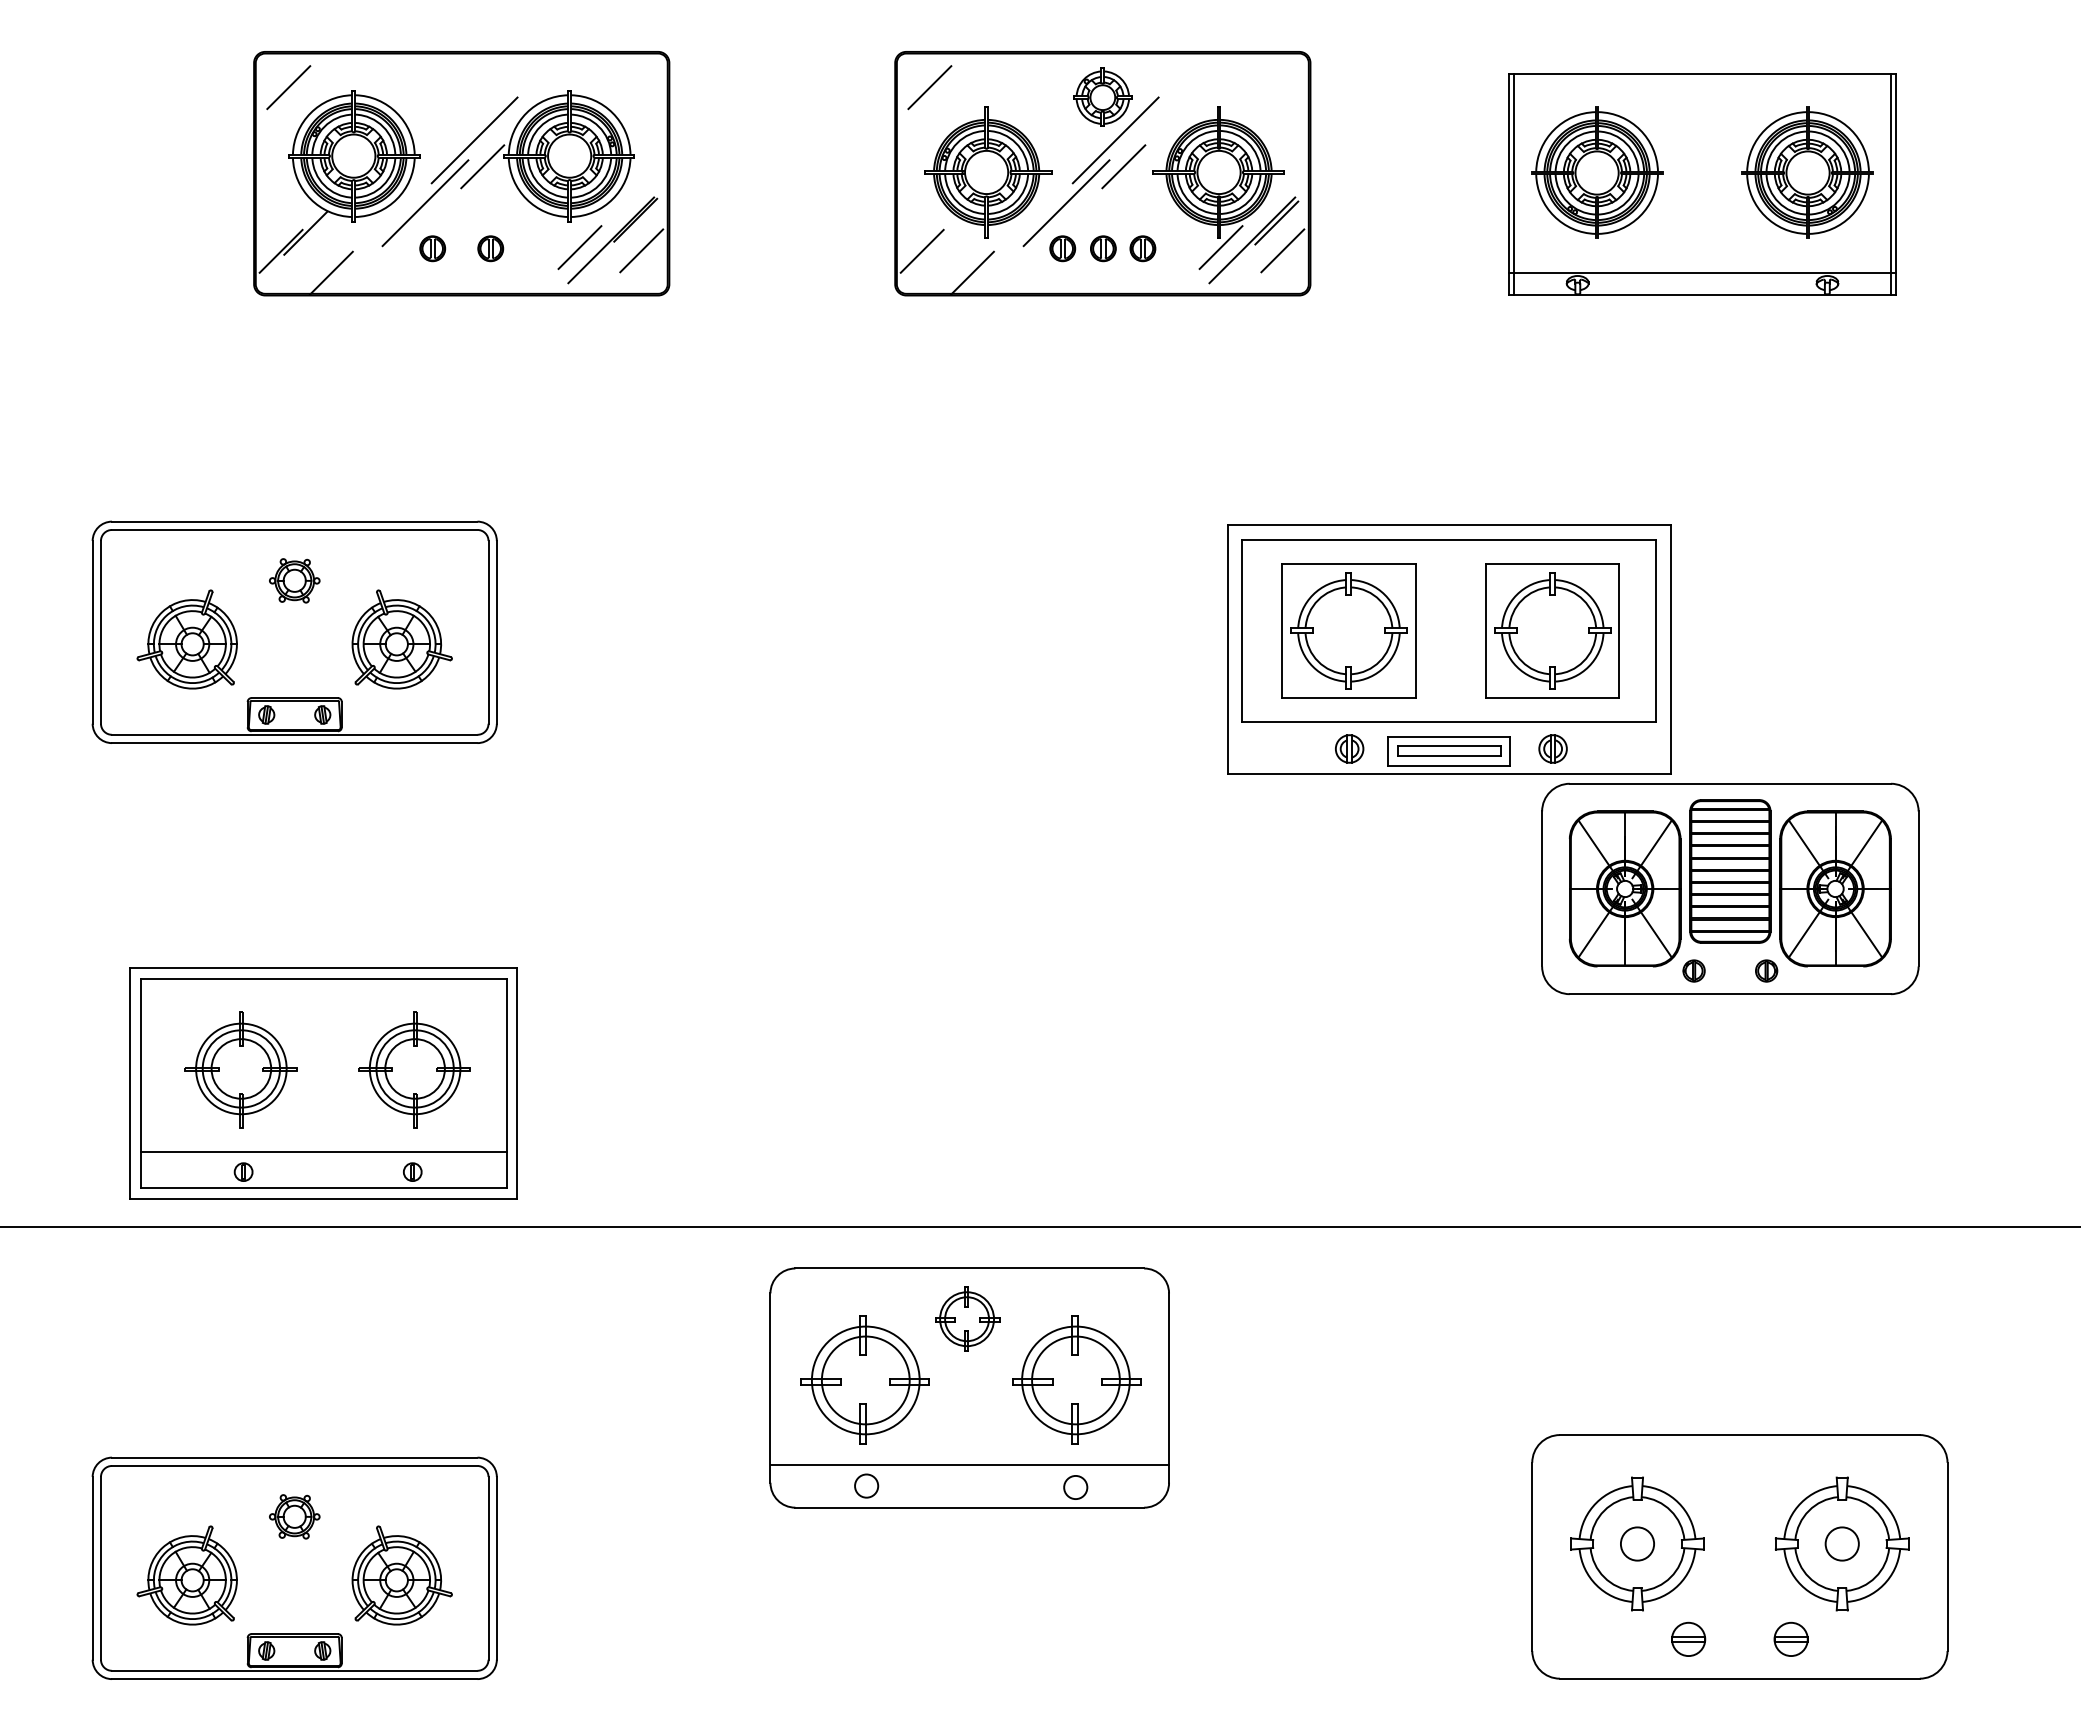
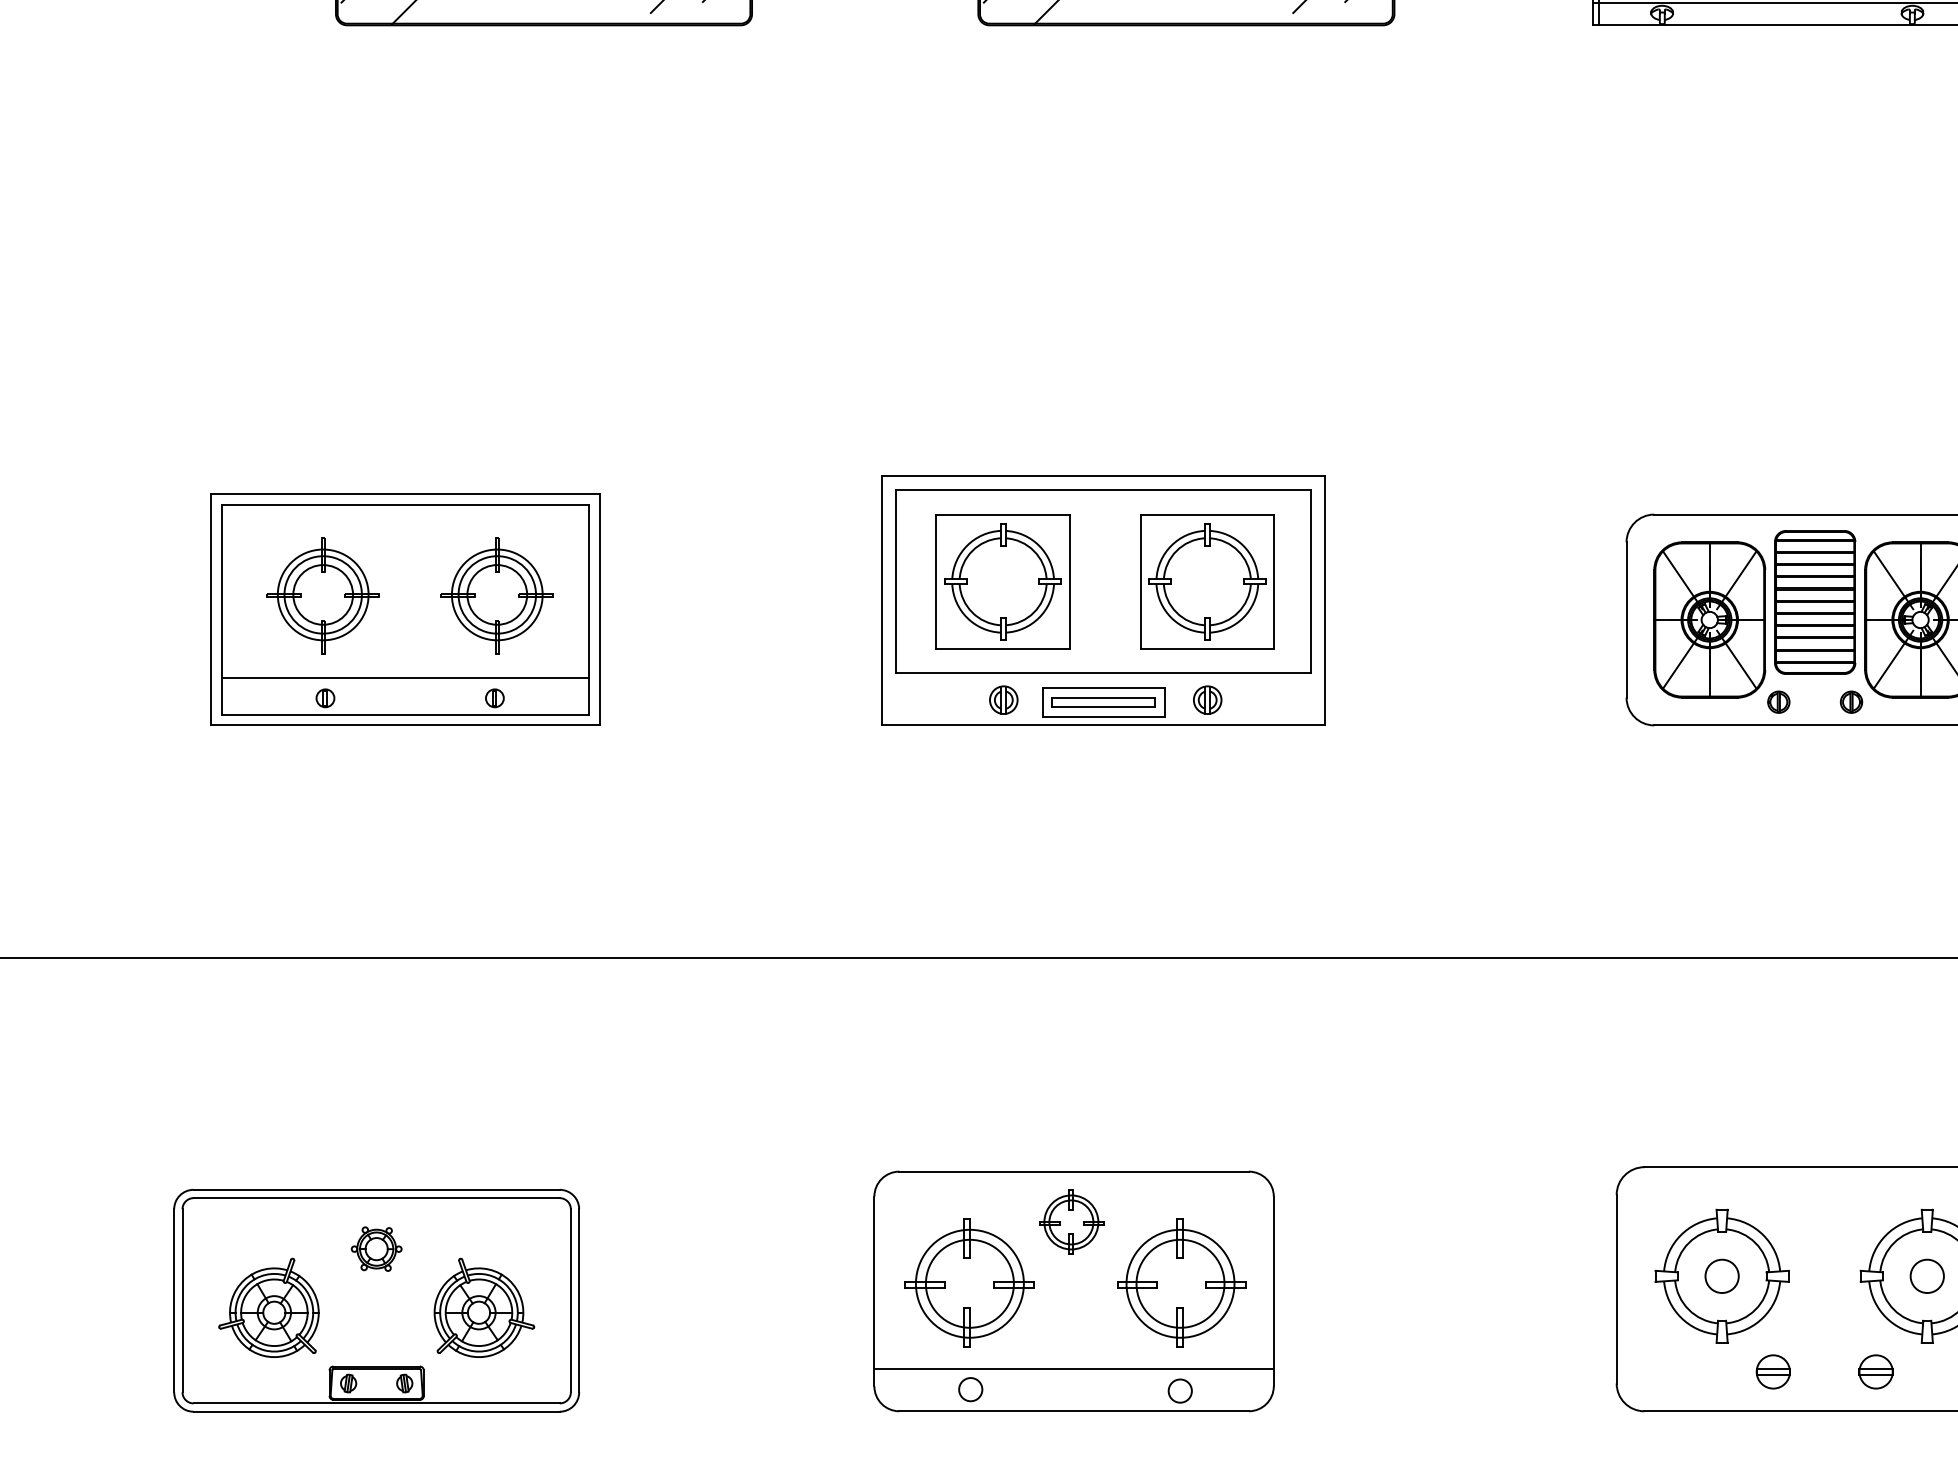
part: (294, 631) -> (376, 362), removed
part: (1449, 649) -> (1103, 600), moved
part: (323, 1083) -> (405, 609), moved
part: (969, 1387) -> (1073, 1290), moved

